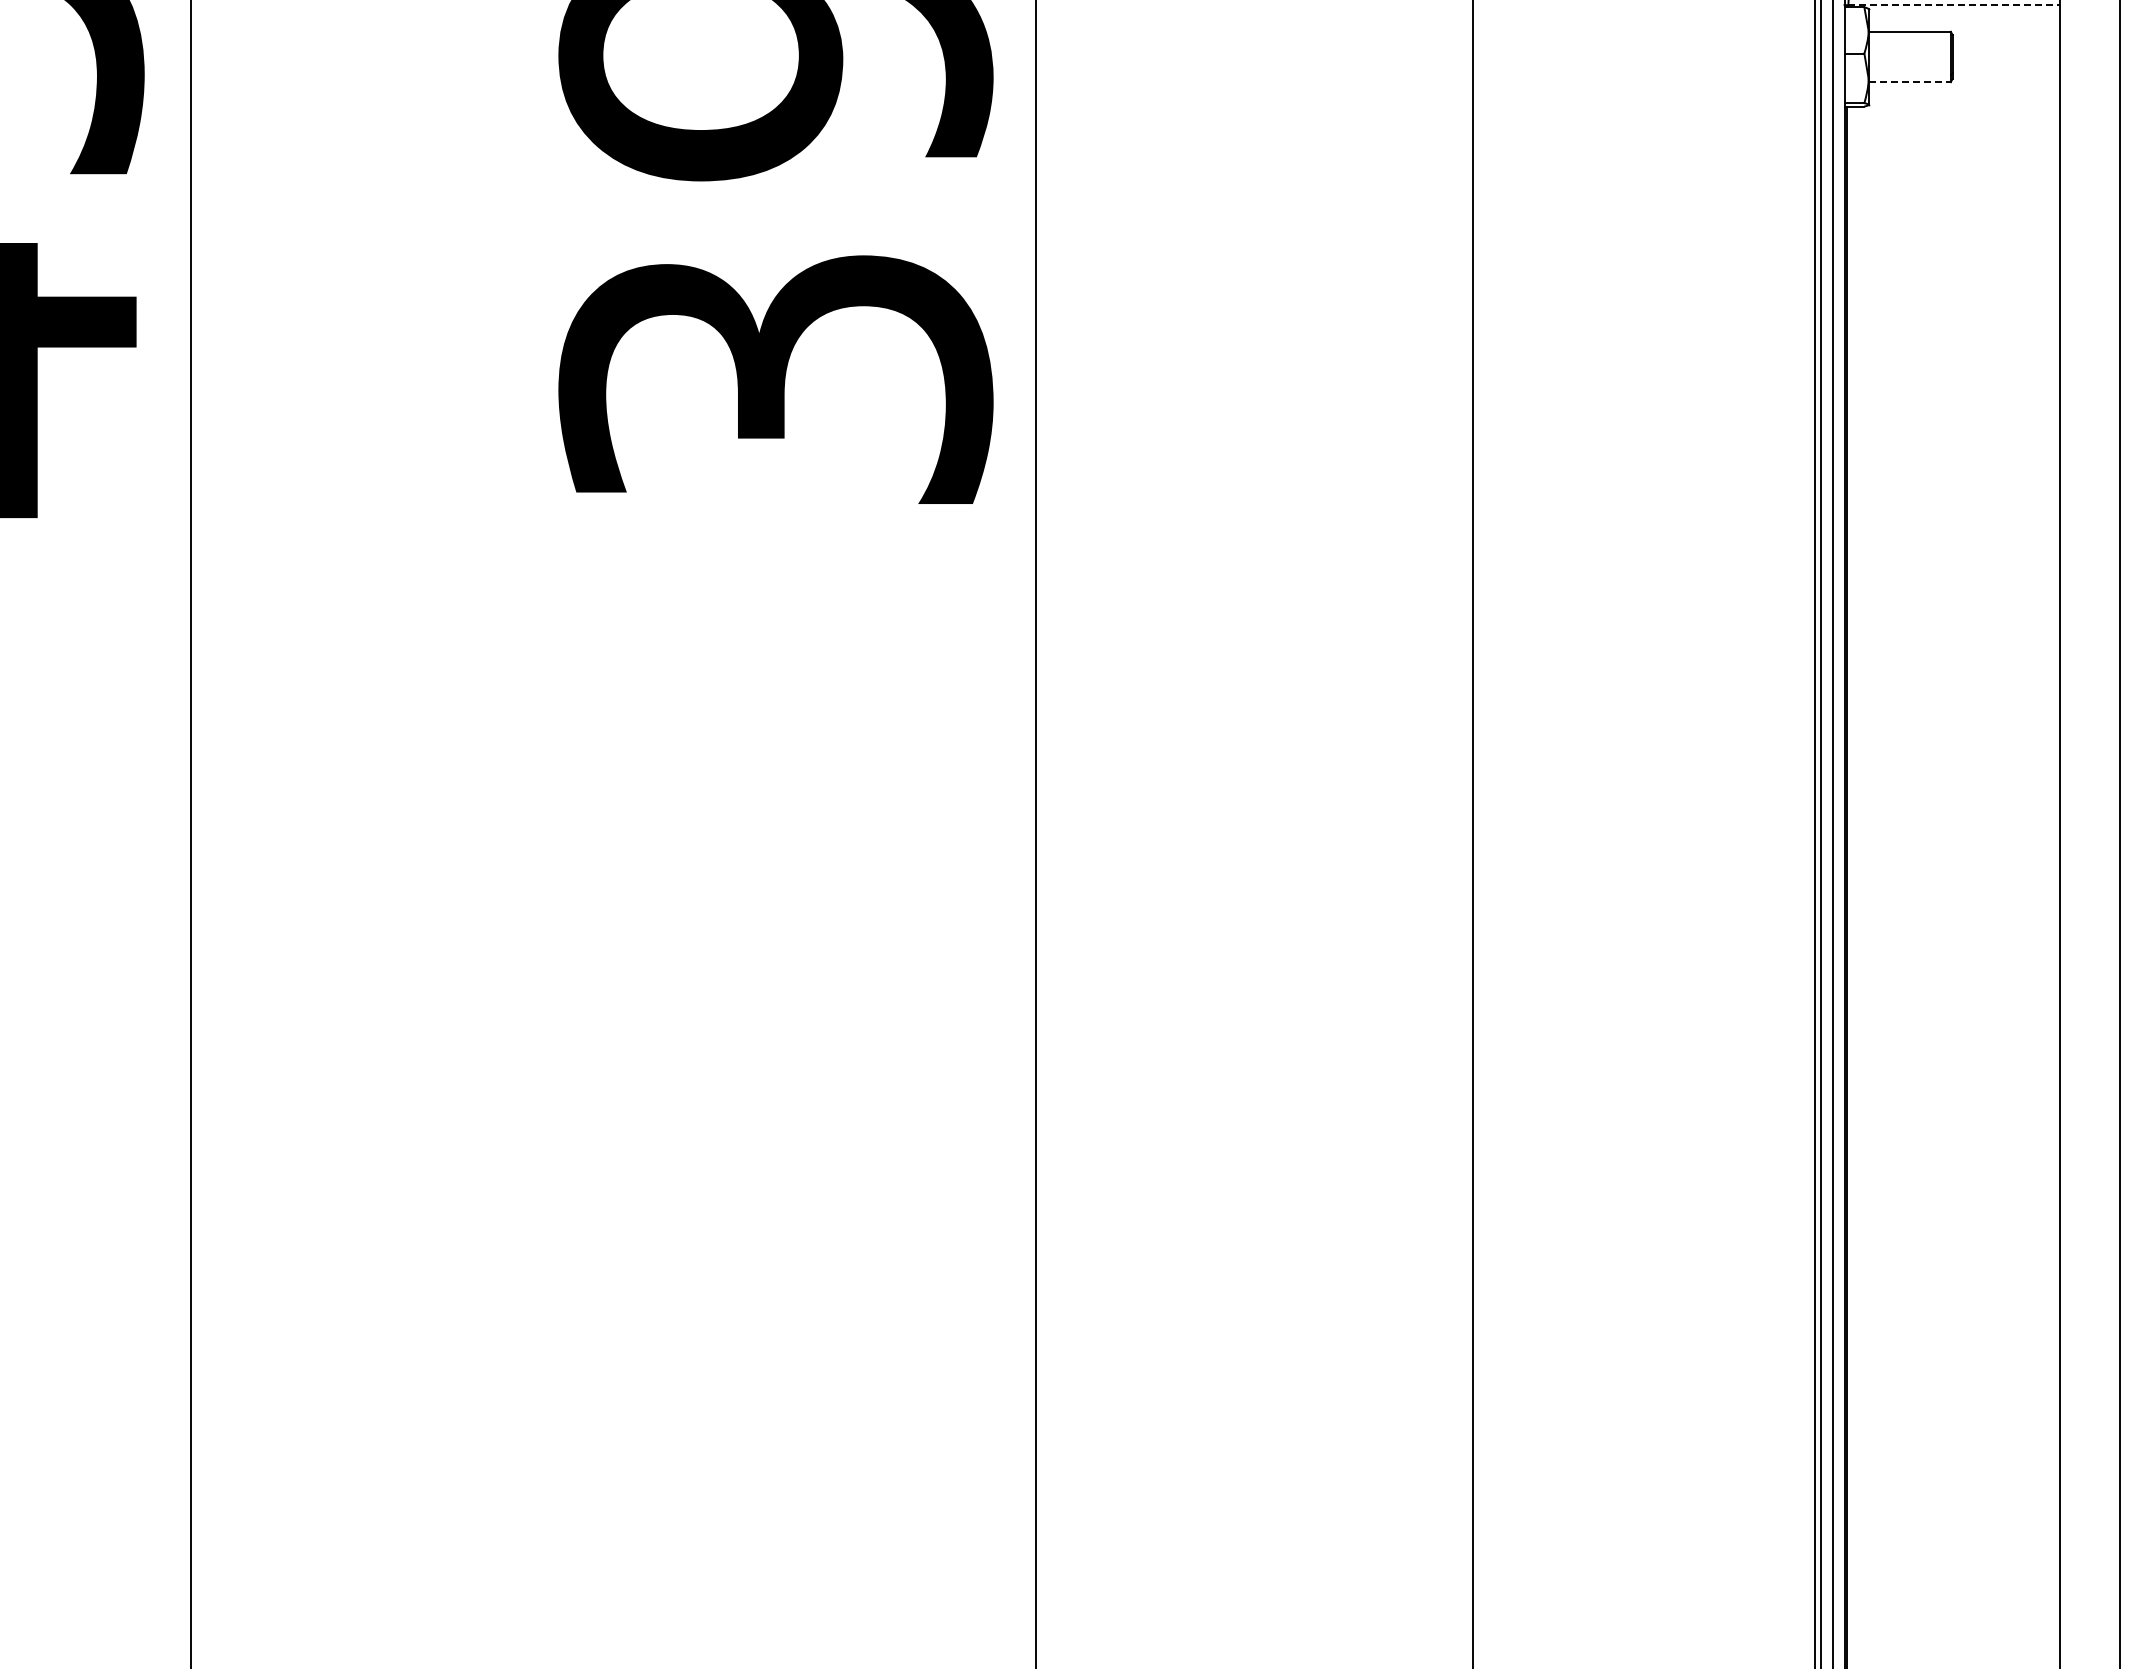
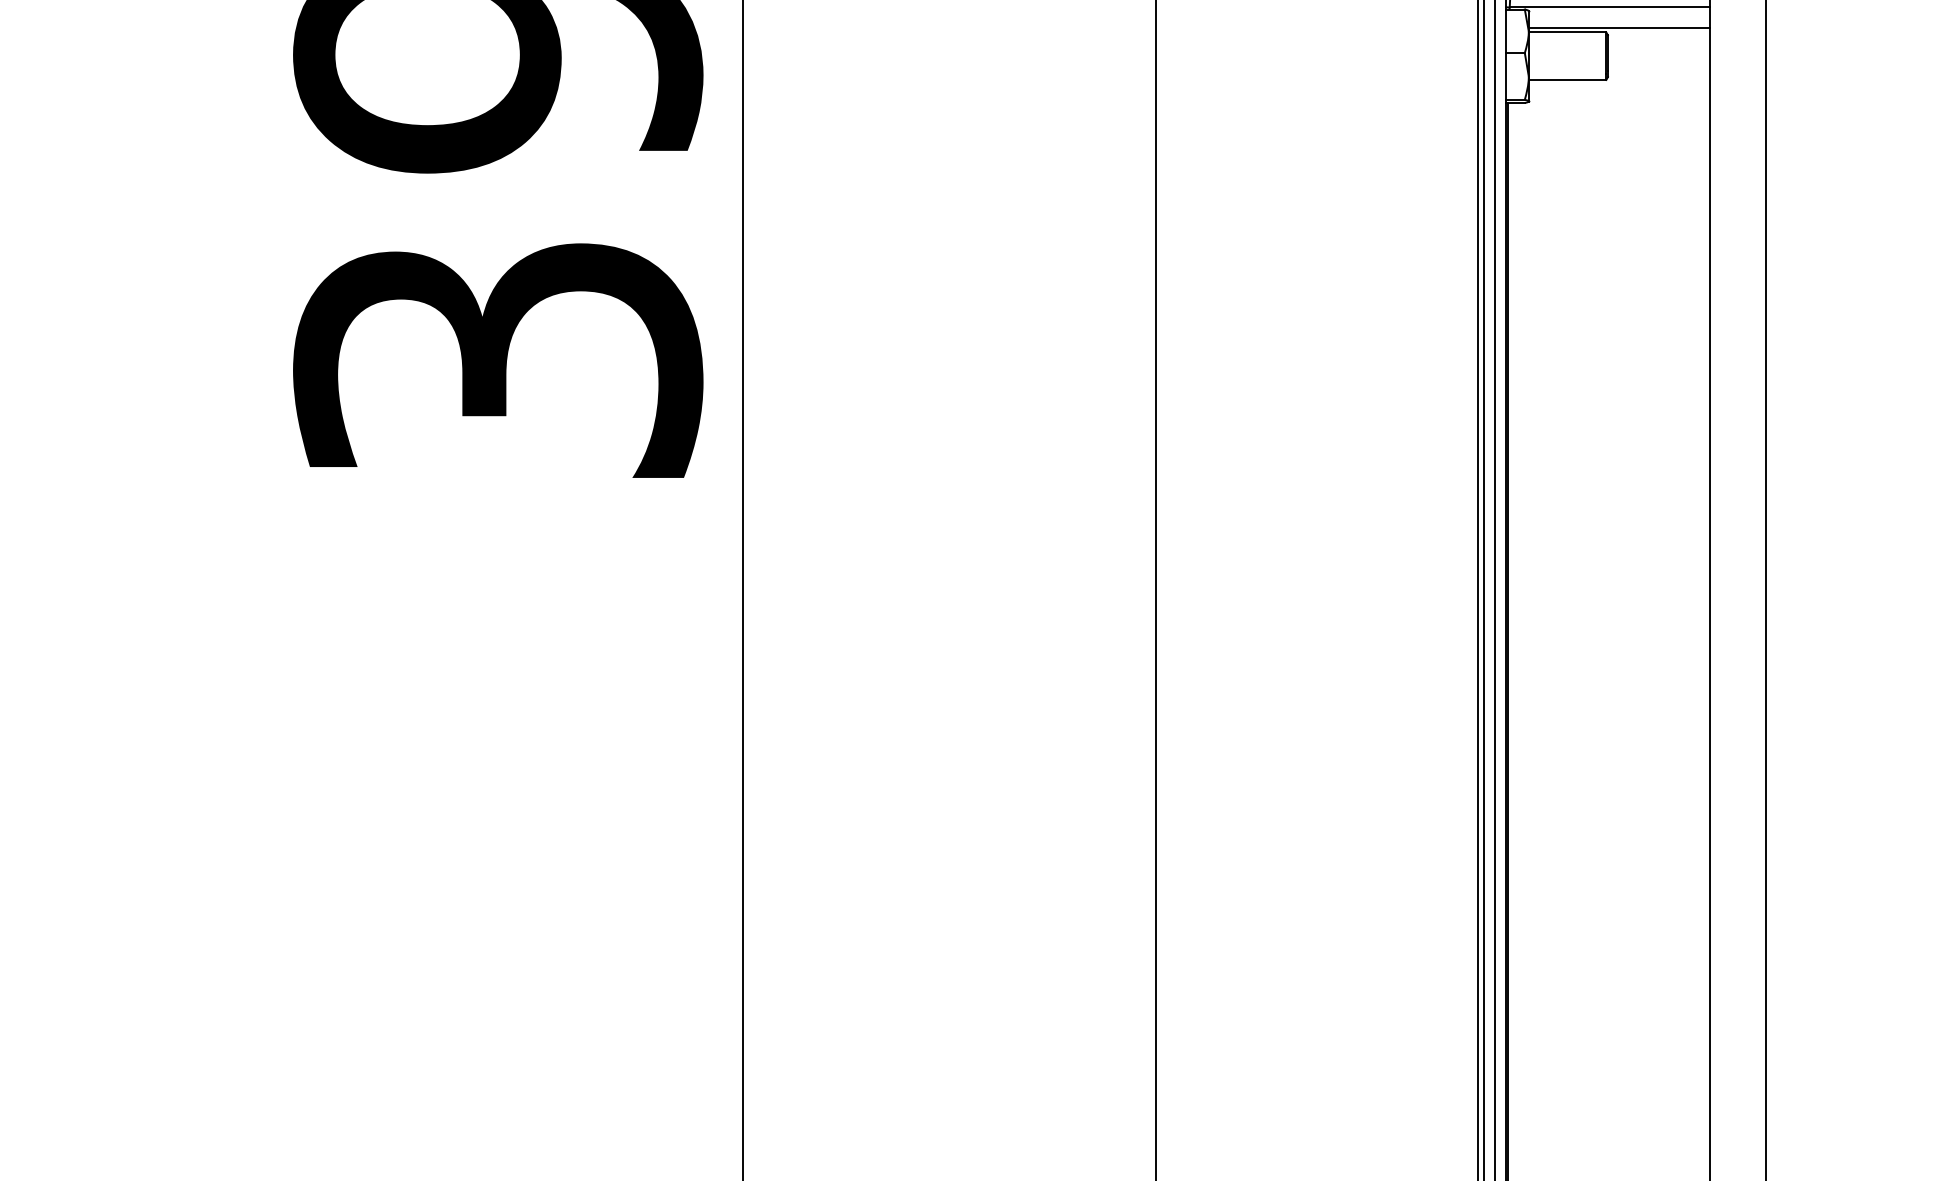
line: (1954, 5) -> (1609, 7), dashed -> solid
line: (1964, 26) -> (1619, 27), added
line: (1910, 82) -> (1568, 80), dashed -> solid

